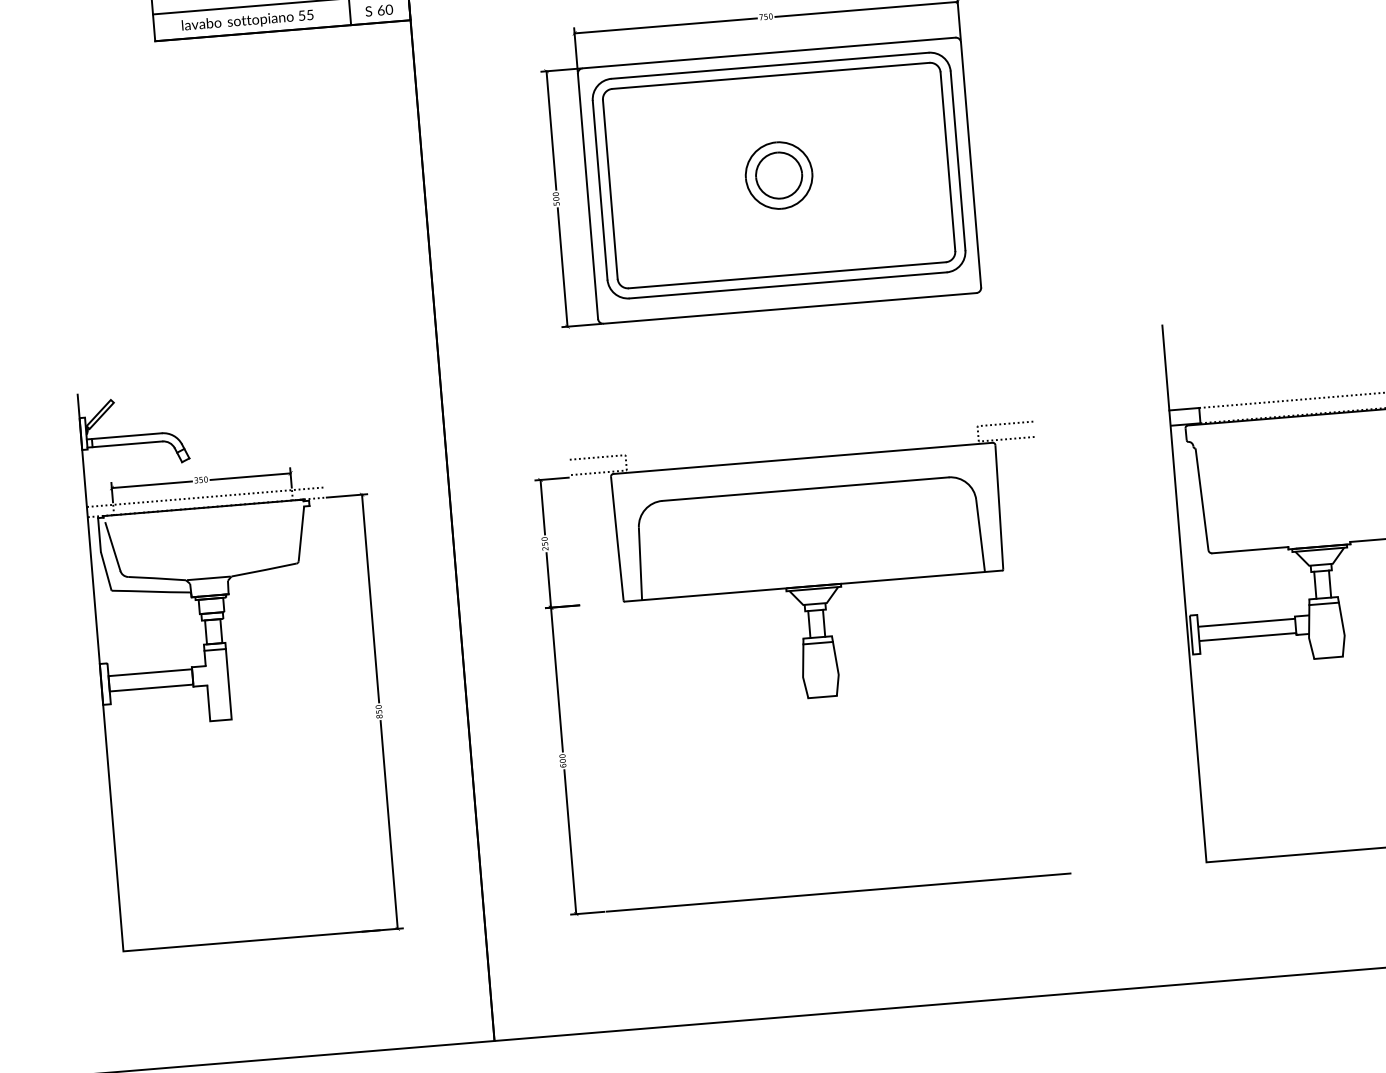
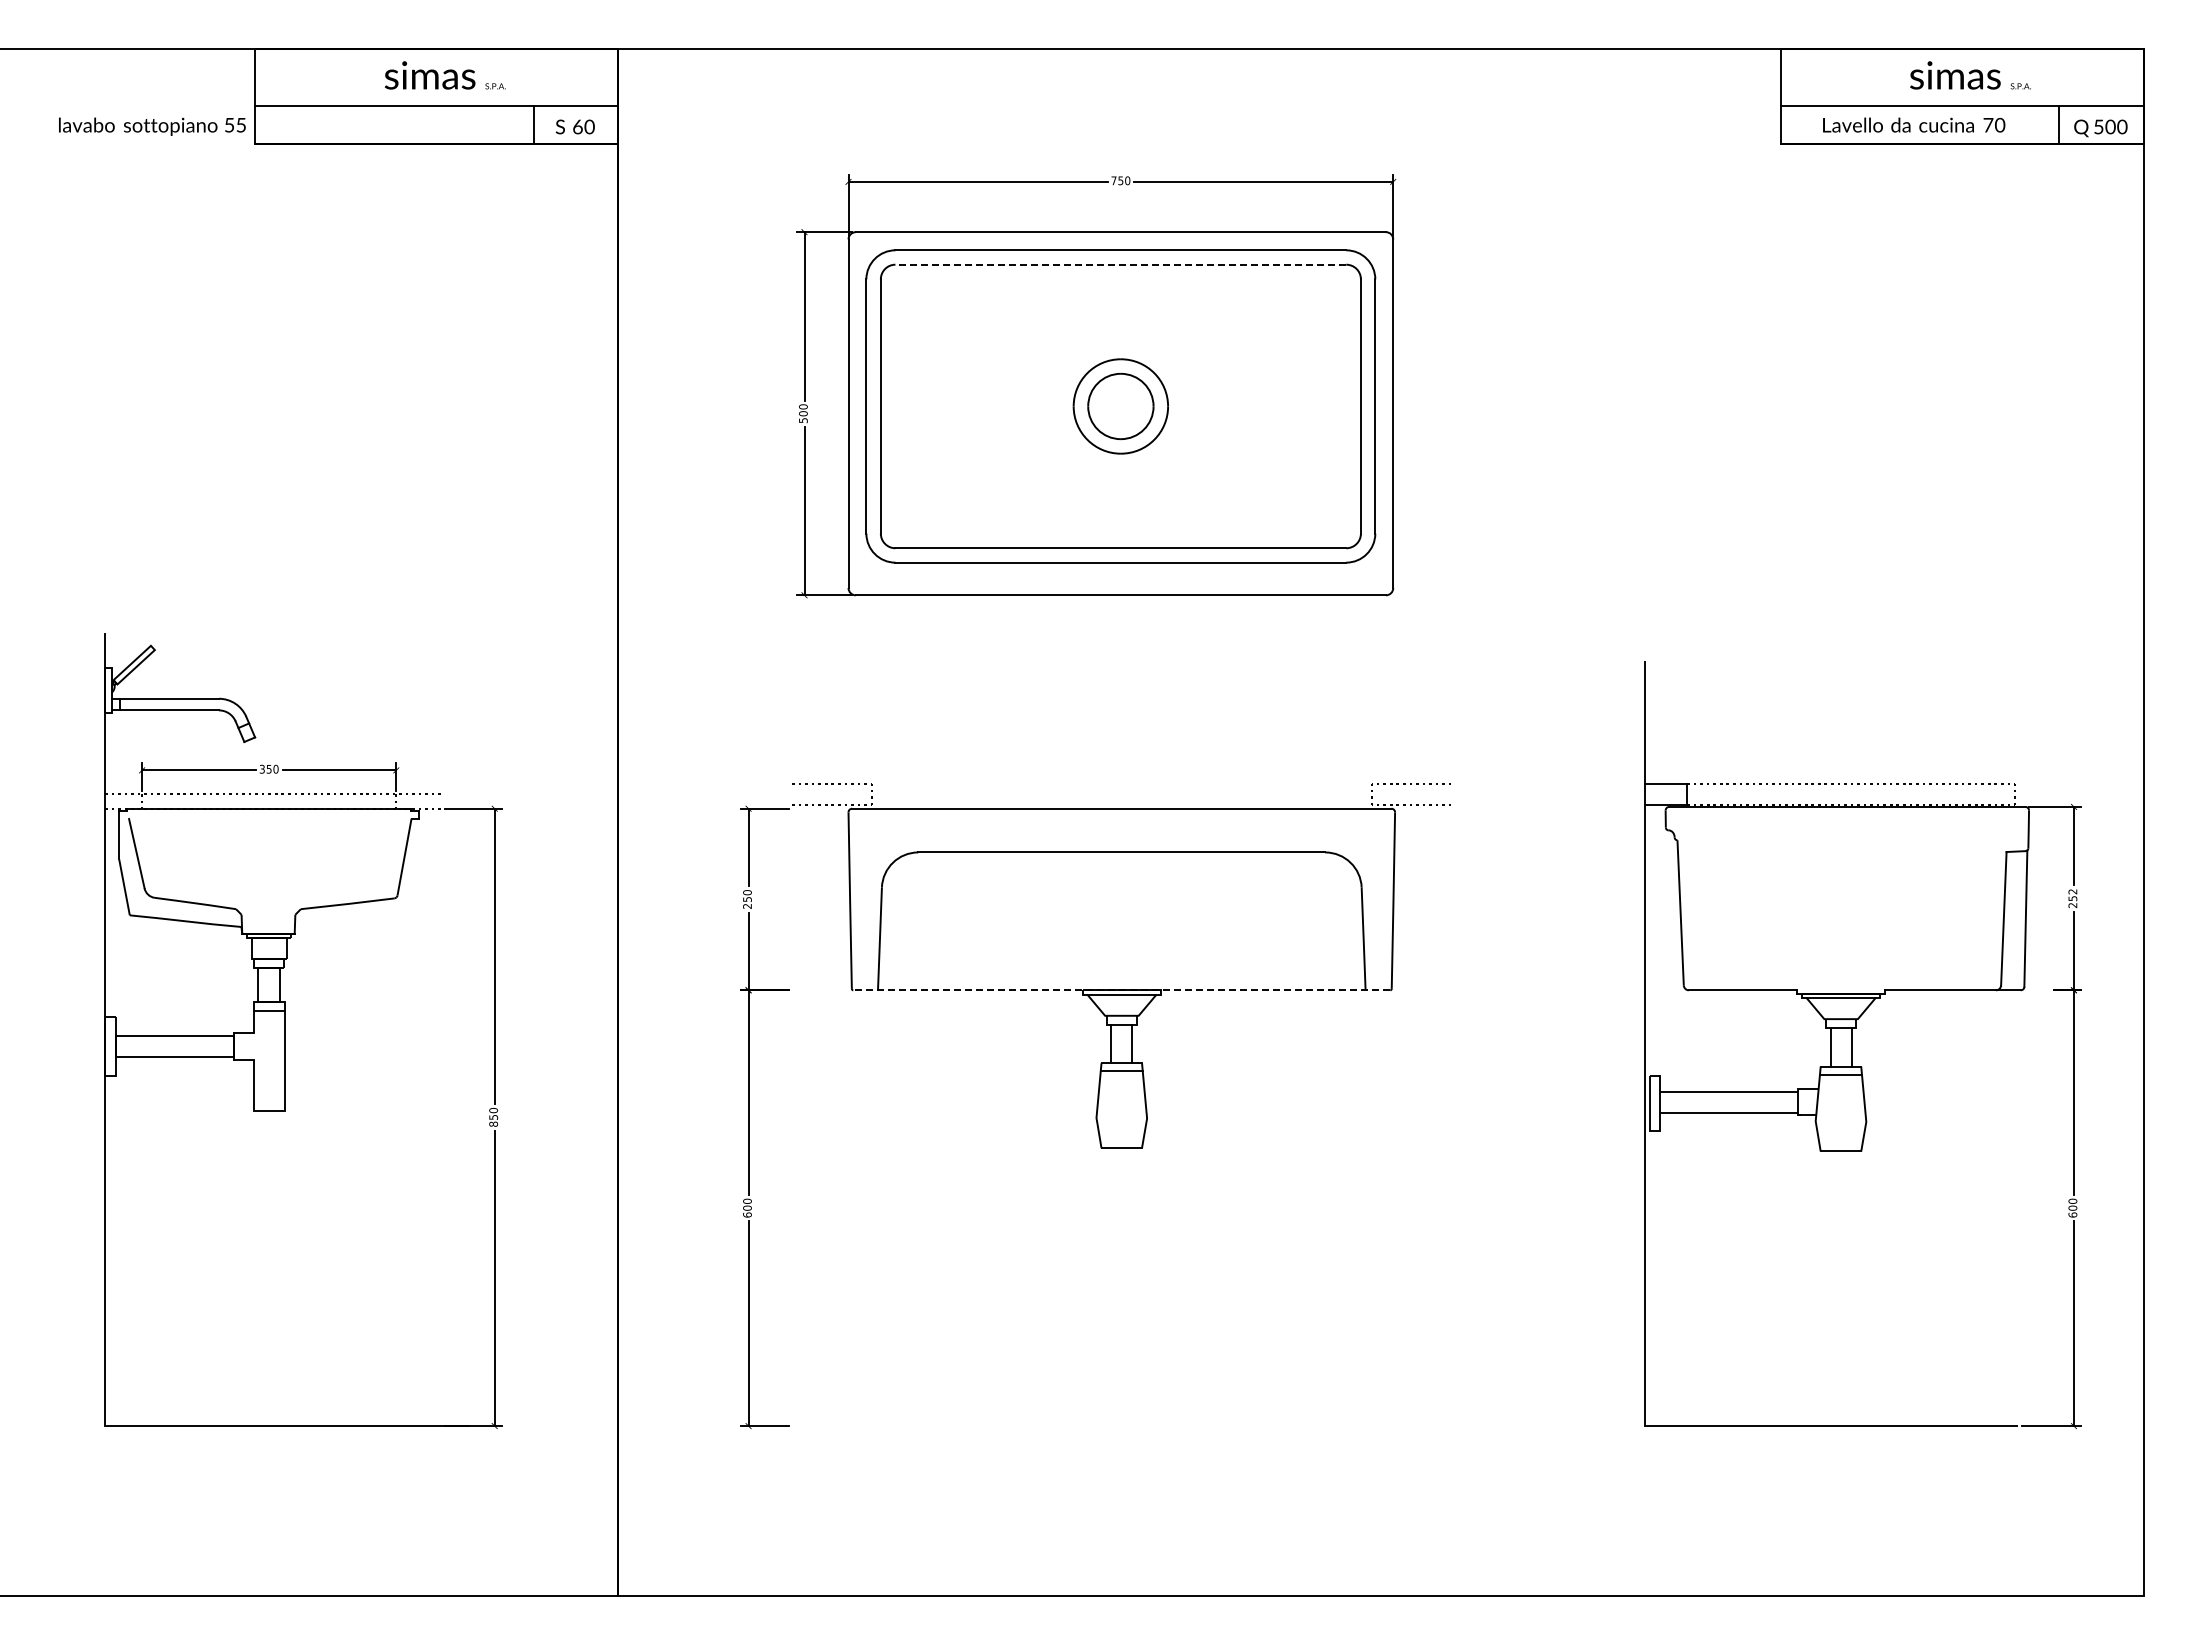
text: (247, 21) -> (152, 126), moved
line: (770, 75) -> (1120, 264), solid -> dashed
line: (208, 578) -> (268, 909), removed
line: (813, 586) -> (1121, 990), solid -> dashed
line: (838, 892) -> (1121, 1426), removed

